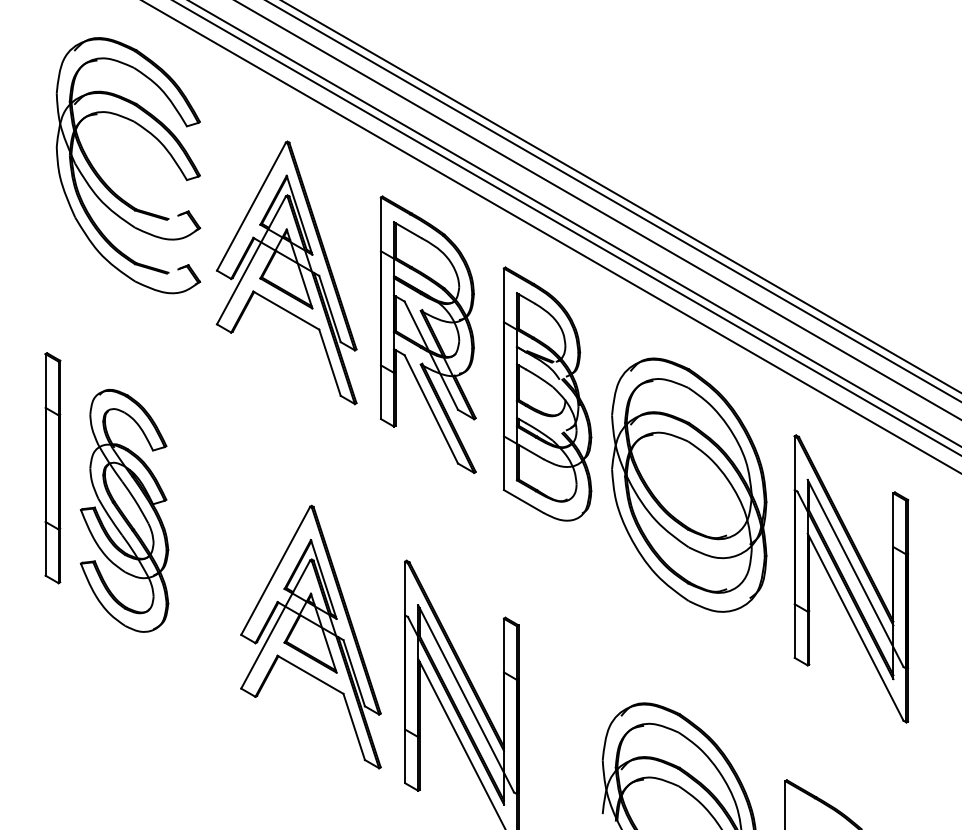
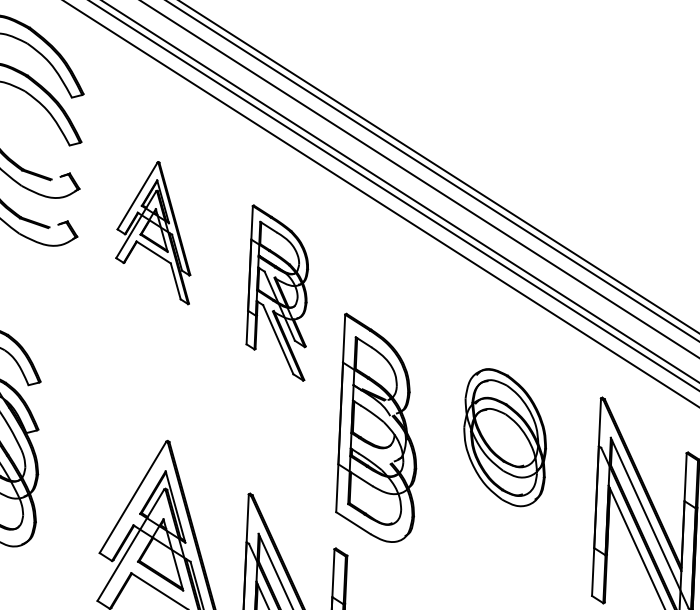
part: (286, 272) -> (154, 231), size x0.6
part: (427, 334) -> (277, 292), size x0.7
part: (547, 393) -> (378, 427), moved
part: (689, 484) -> (505, 437), size x0.6

